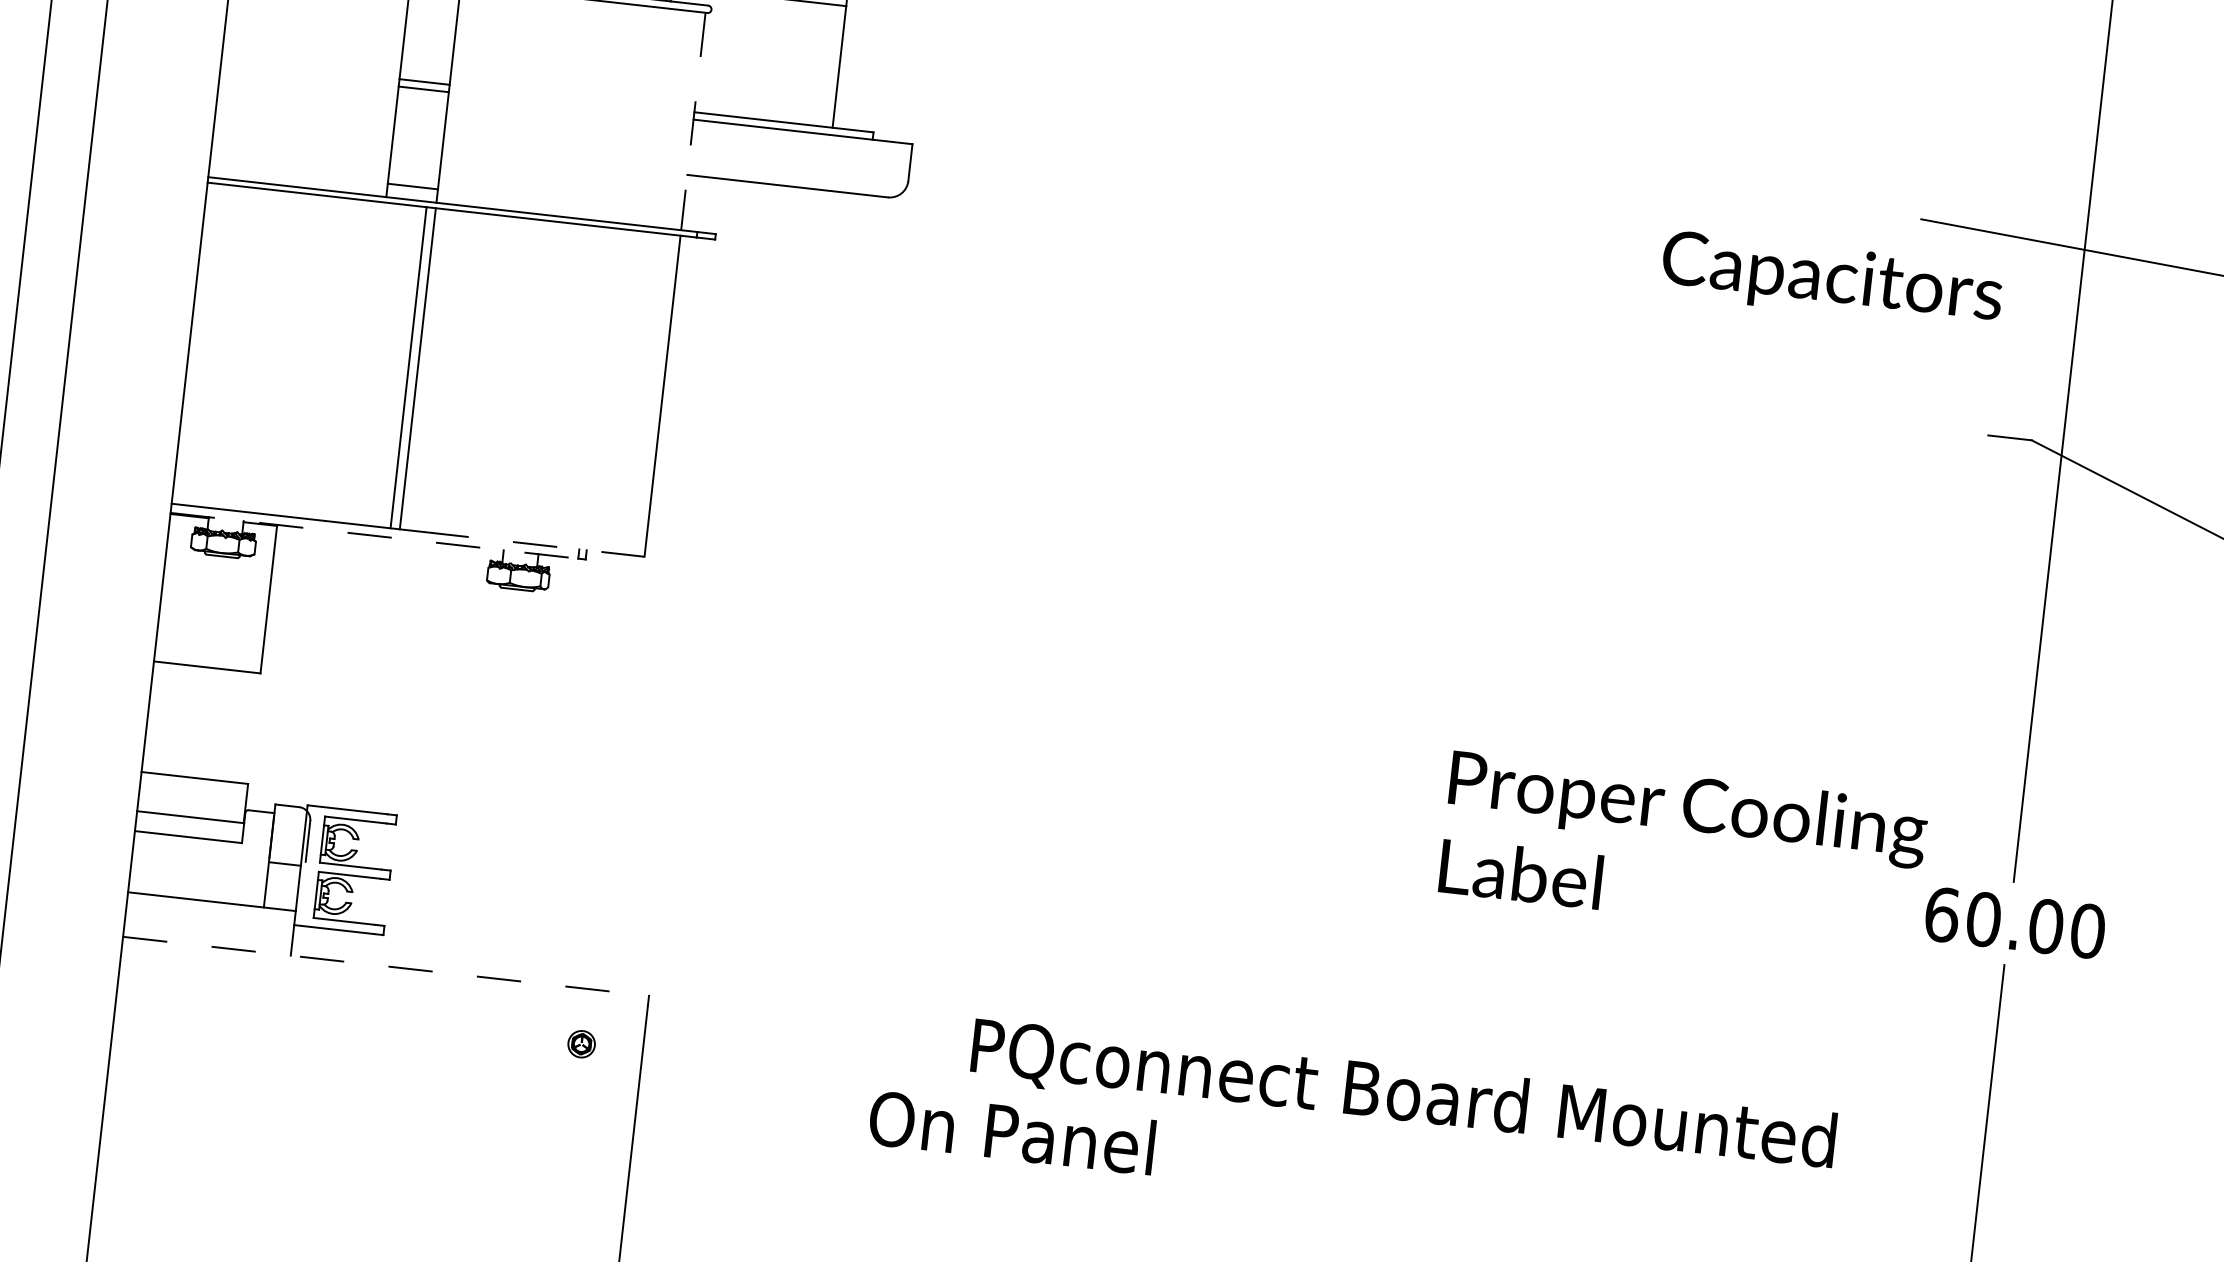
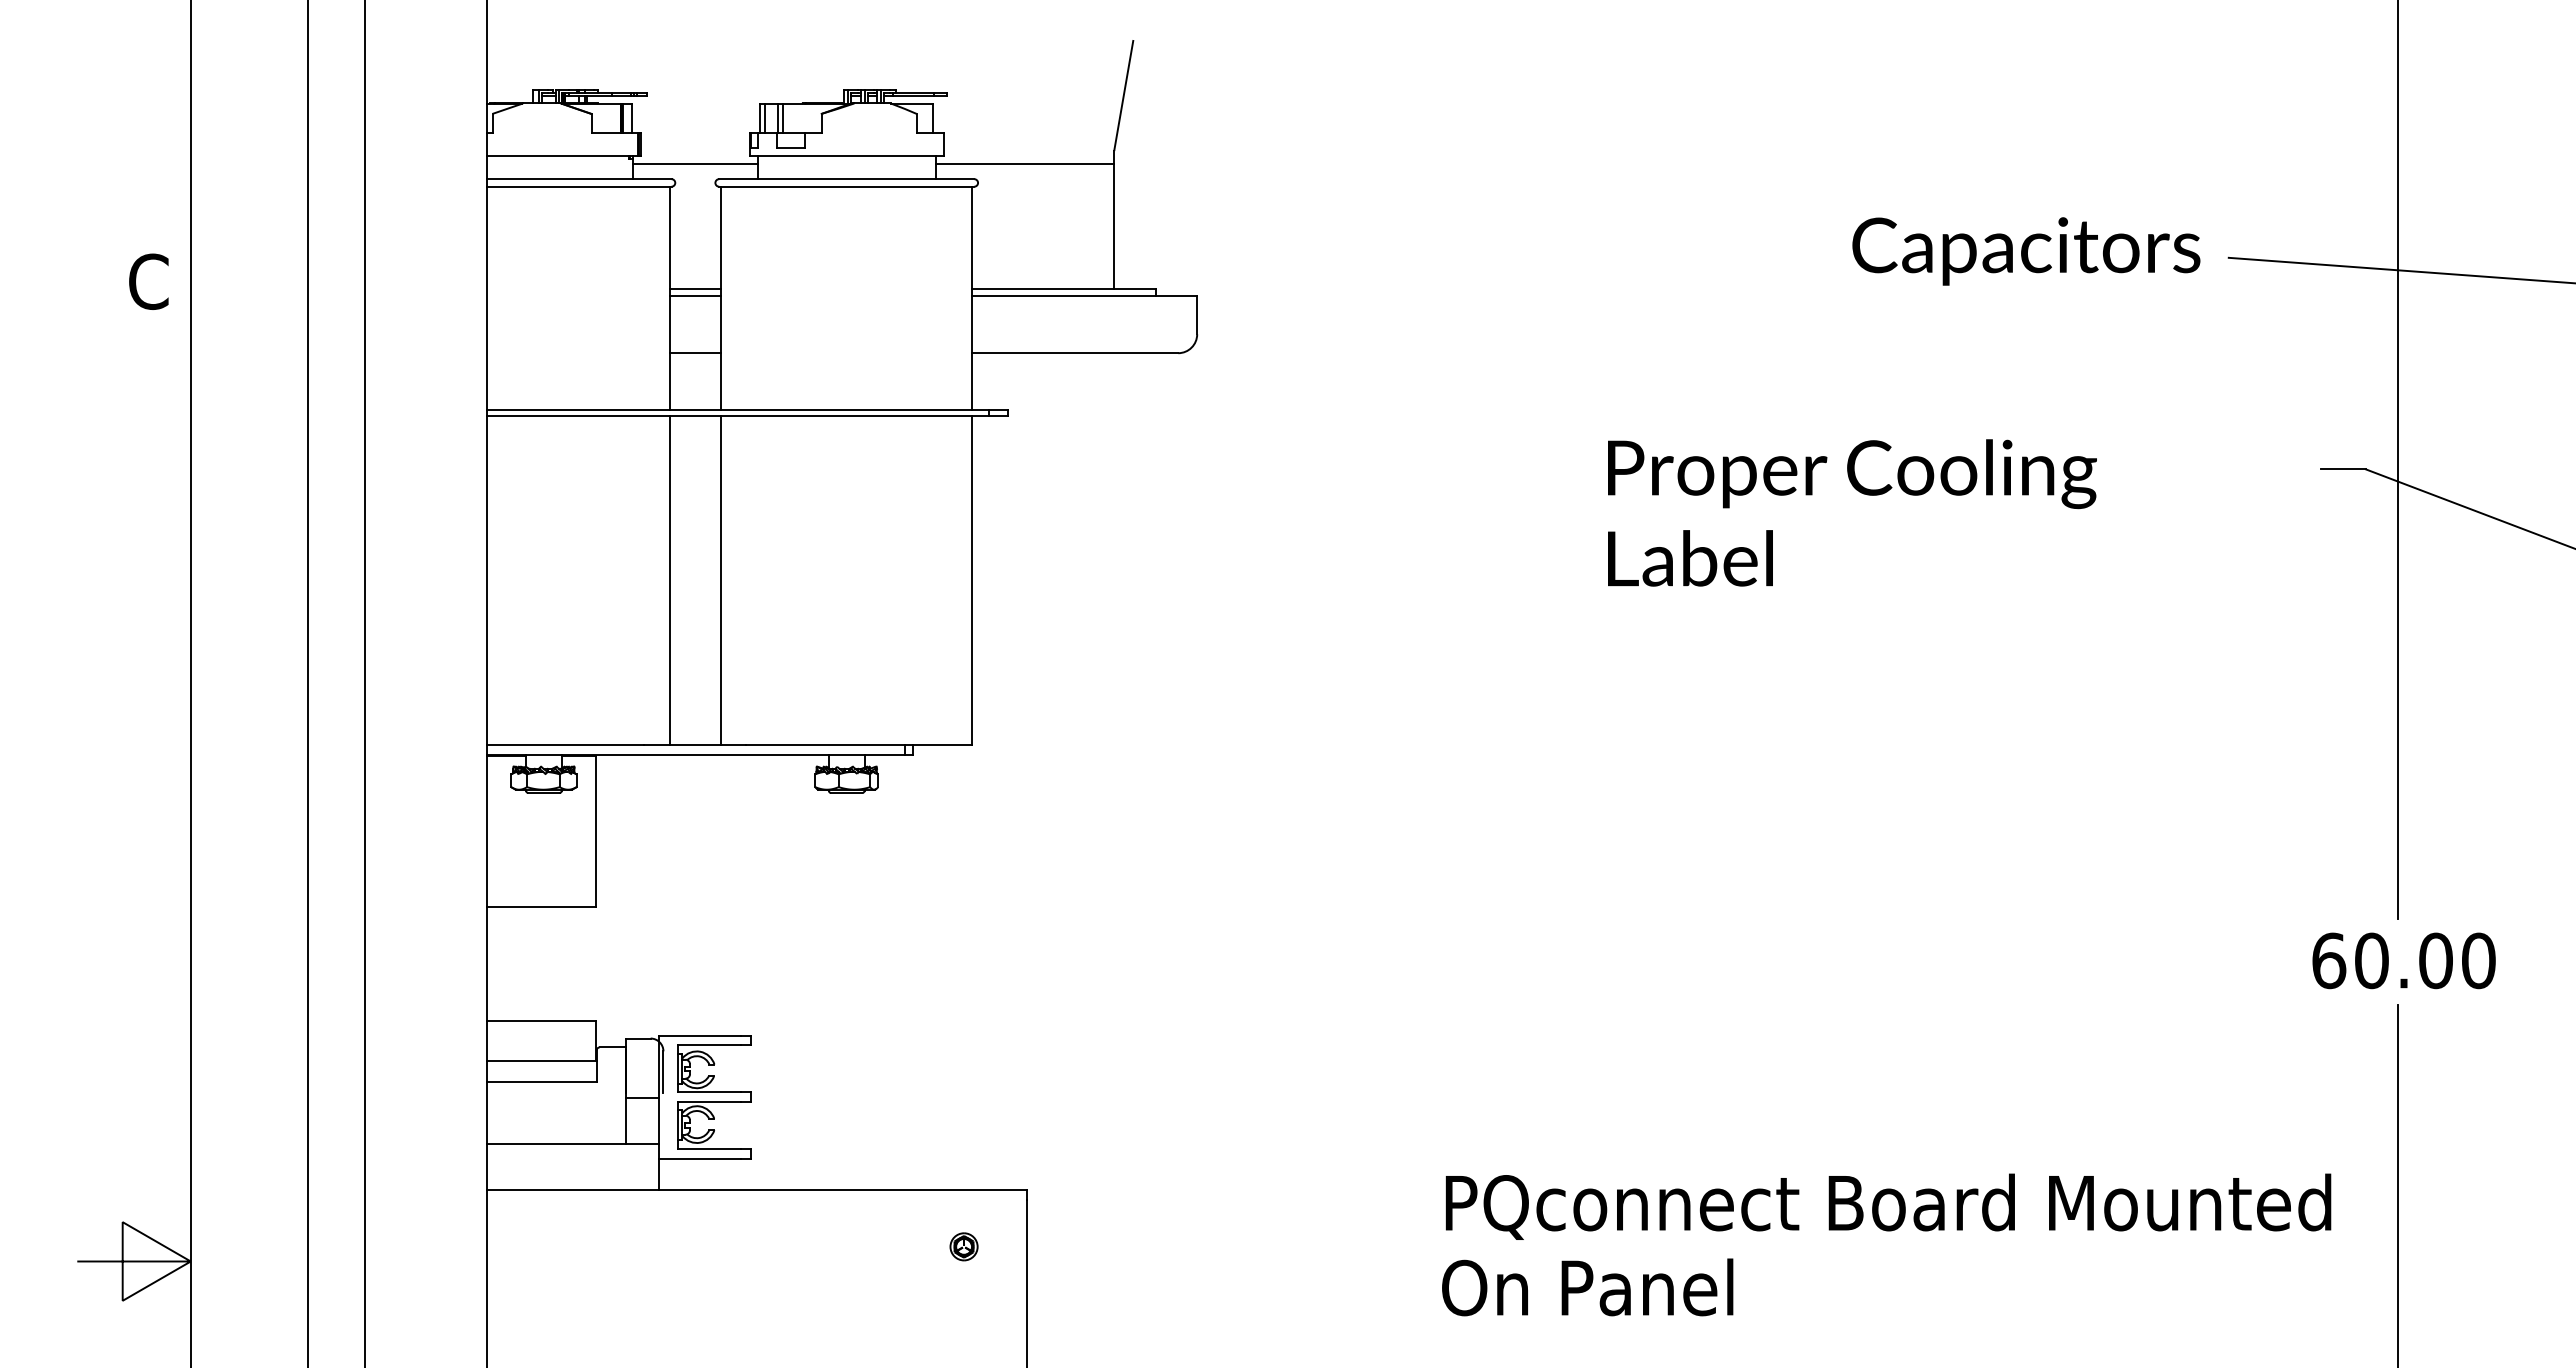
line: (693, 121) -> (972, 298), dashed -> solid
line: (413, 186) -> (695, 353), moved
text: (1832, 280) -> (2026, 251), moved
line: (408, 367) -> (669, 580), moved
line: (374, 535) -> (696, 754), dashed -> solid
line: (534, 544) -> (859, 745), dashed -> solid
text: (1683, 847) -> (1852, 512), moved
line: (386, 966) -> (757, 1190), dashed -> solid
text: (1403, 1096) -> (1888, 1206), moved
text: (1011, 1132) -> (1587, 1287), moved

